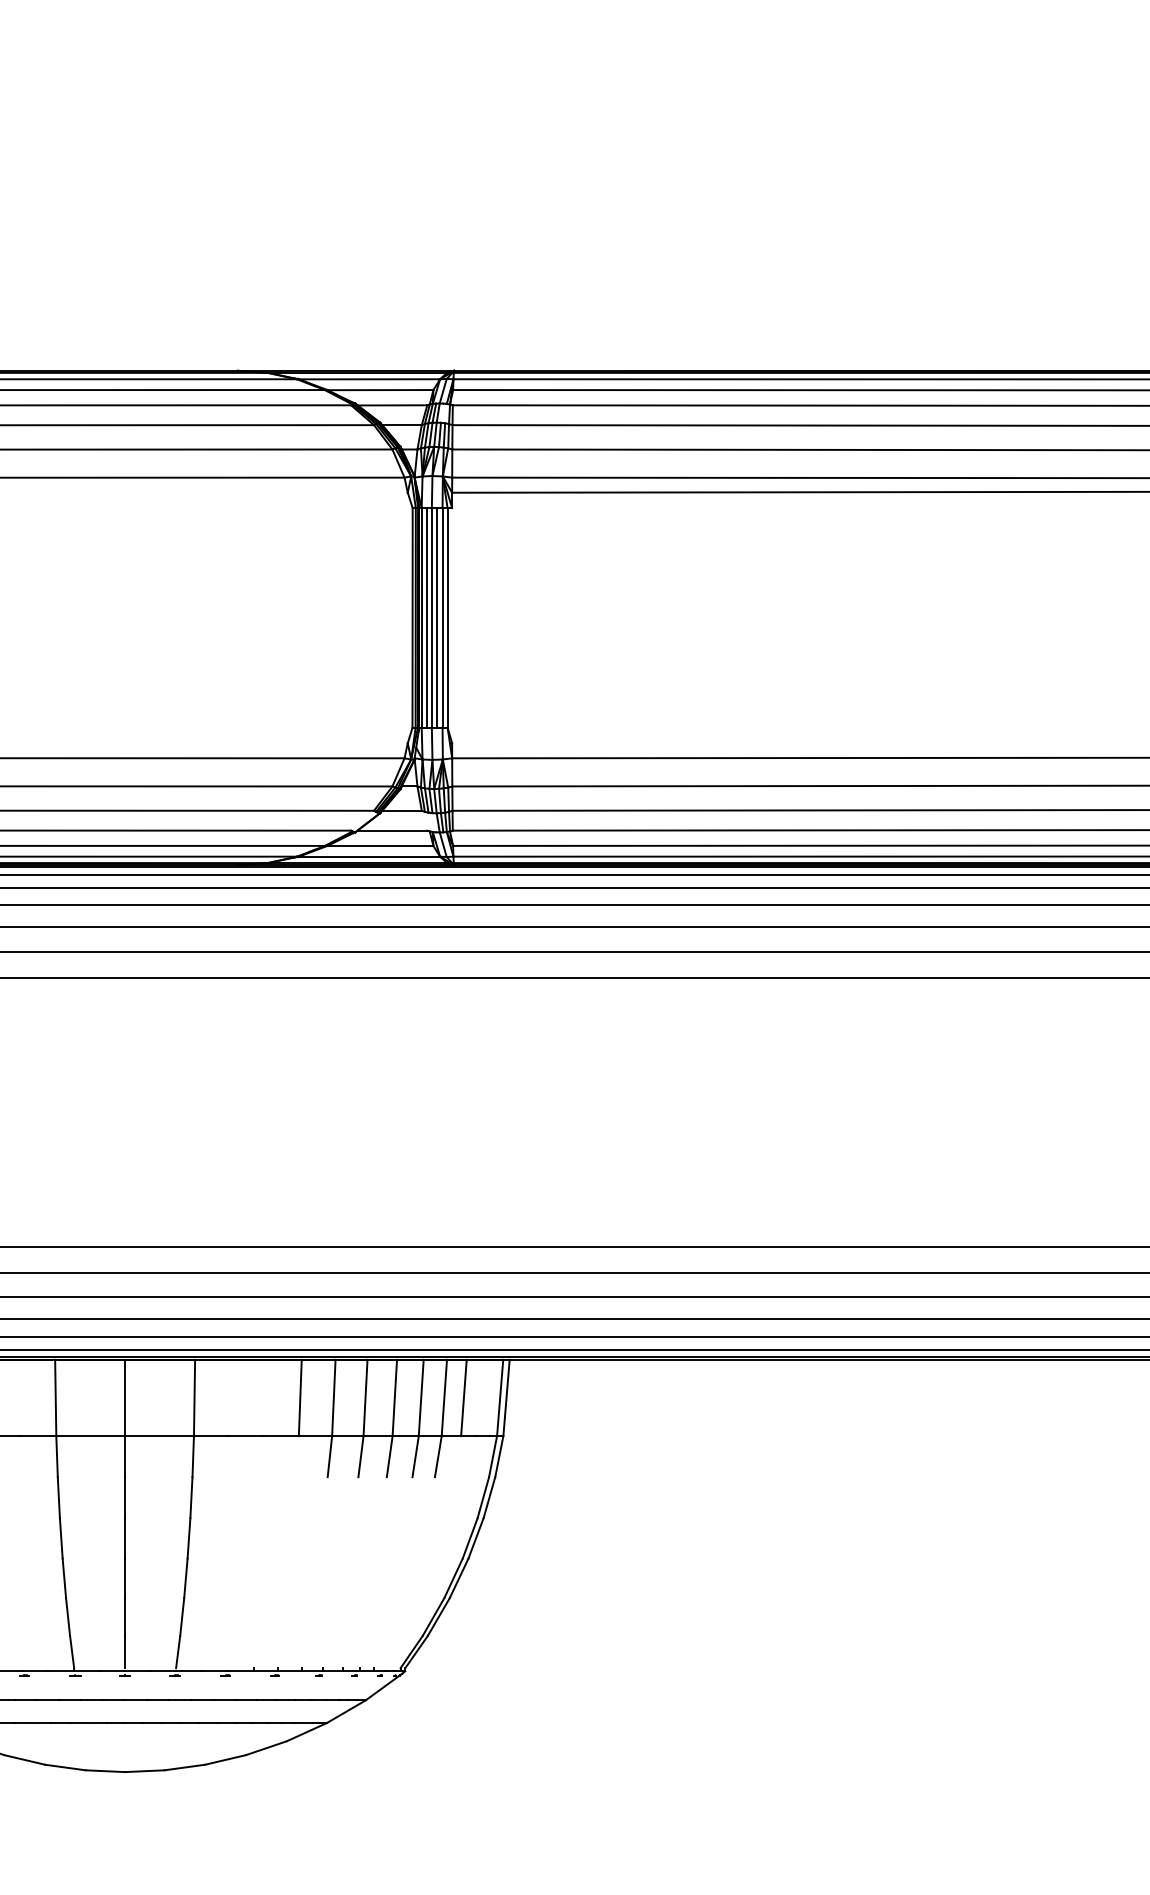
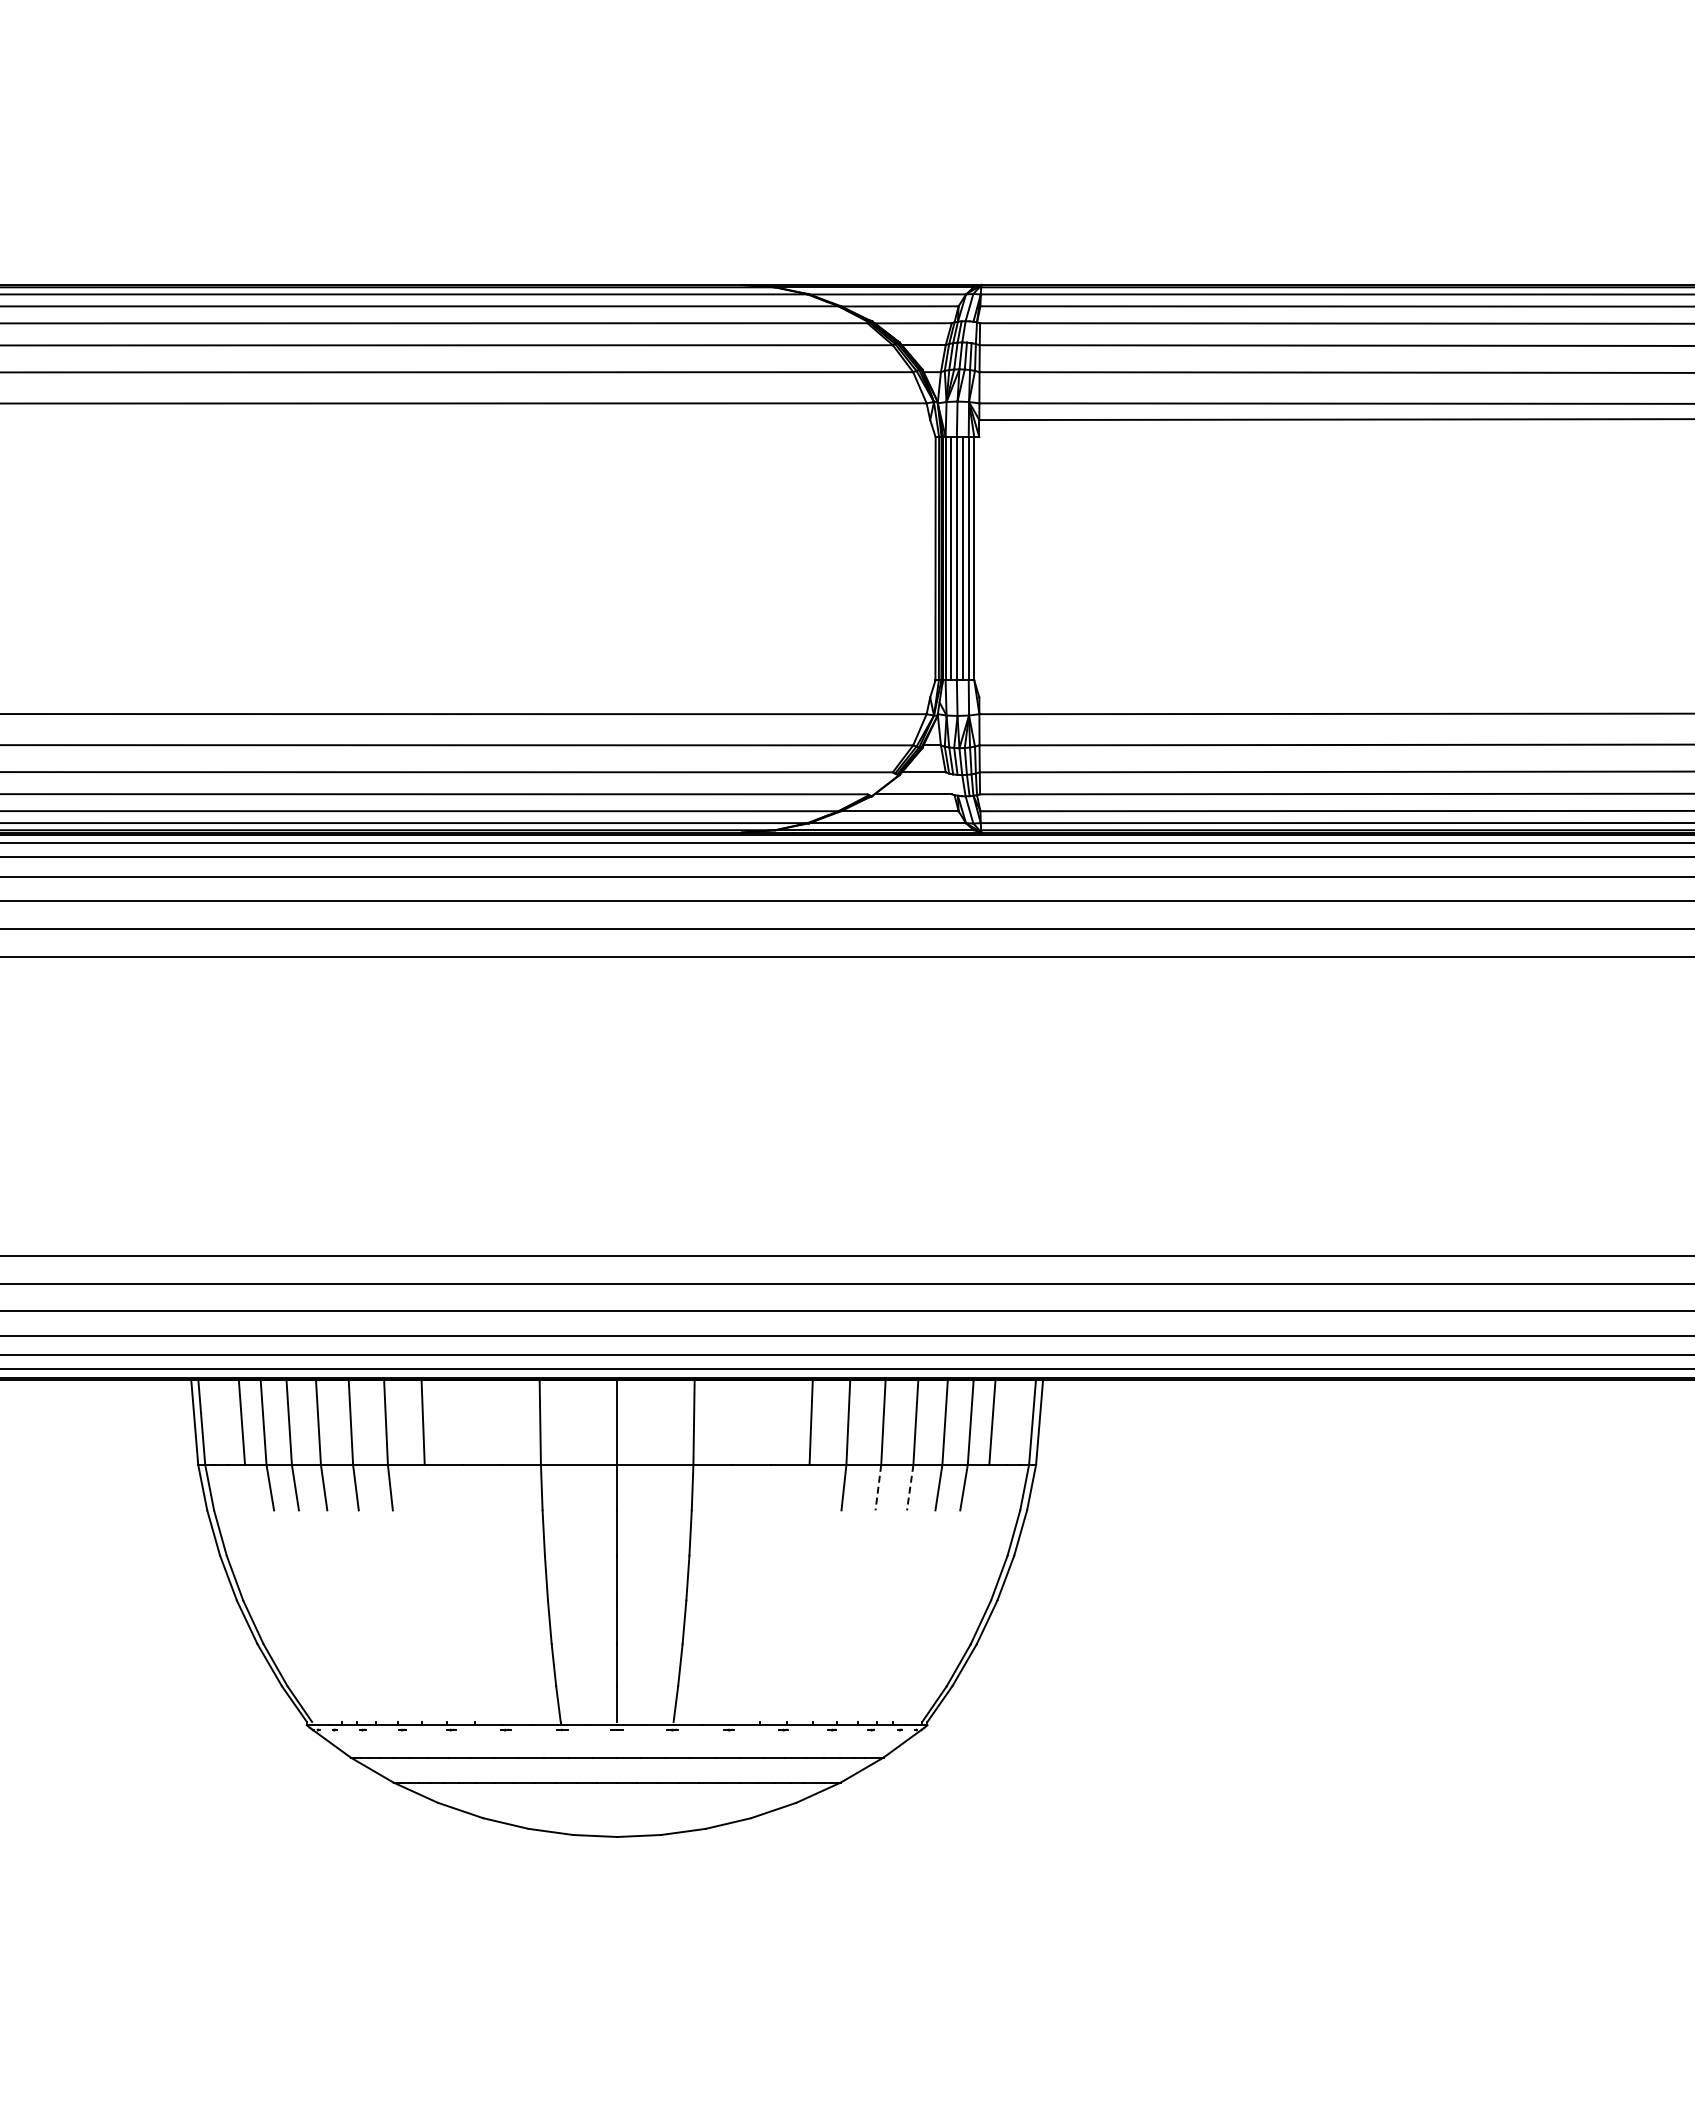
line: (361, 1456) -> (878, 1487), solid -> dashed
line: (389, 1456) -> (910, 1487), solid -> dashed

